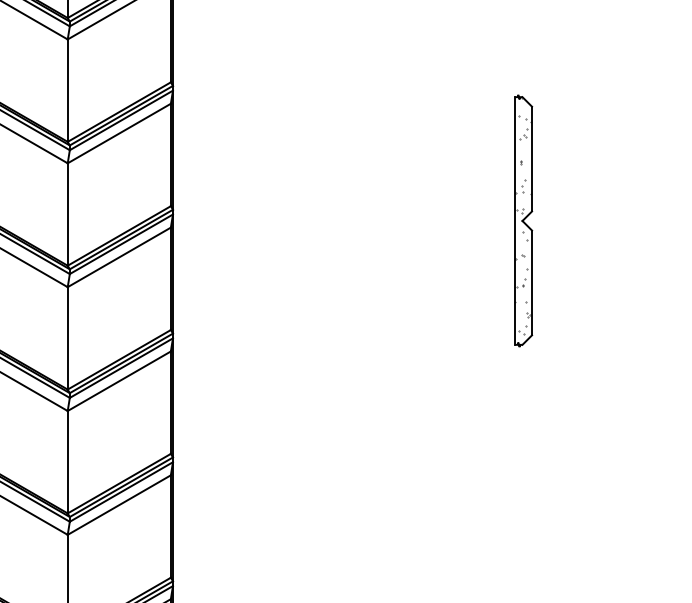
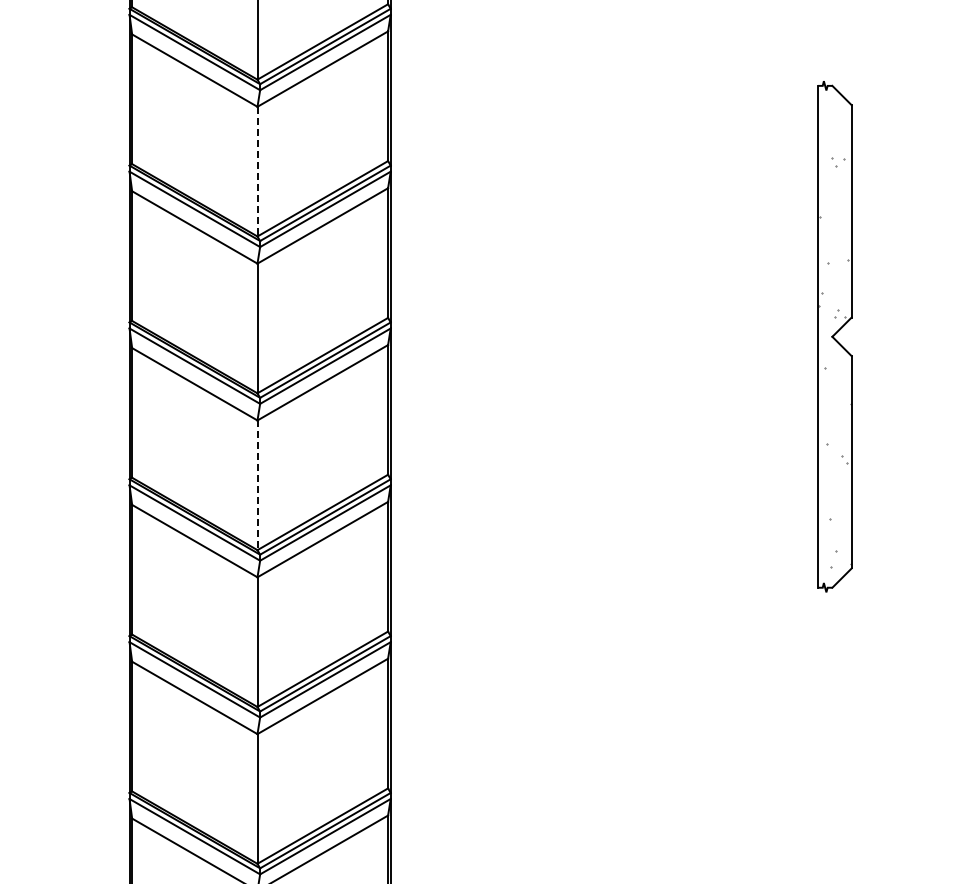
line: (67, 90) -> (257, 171), solid -> dashed
part: (523, 220) -> (834, 336), size x1.6
line: (67, 338) -> (257, 485), solid -> dashed

